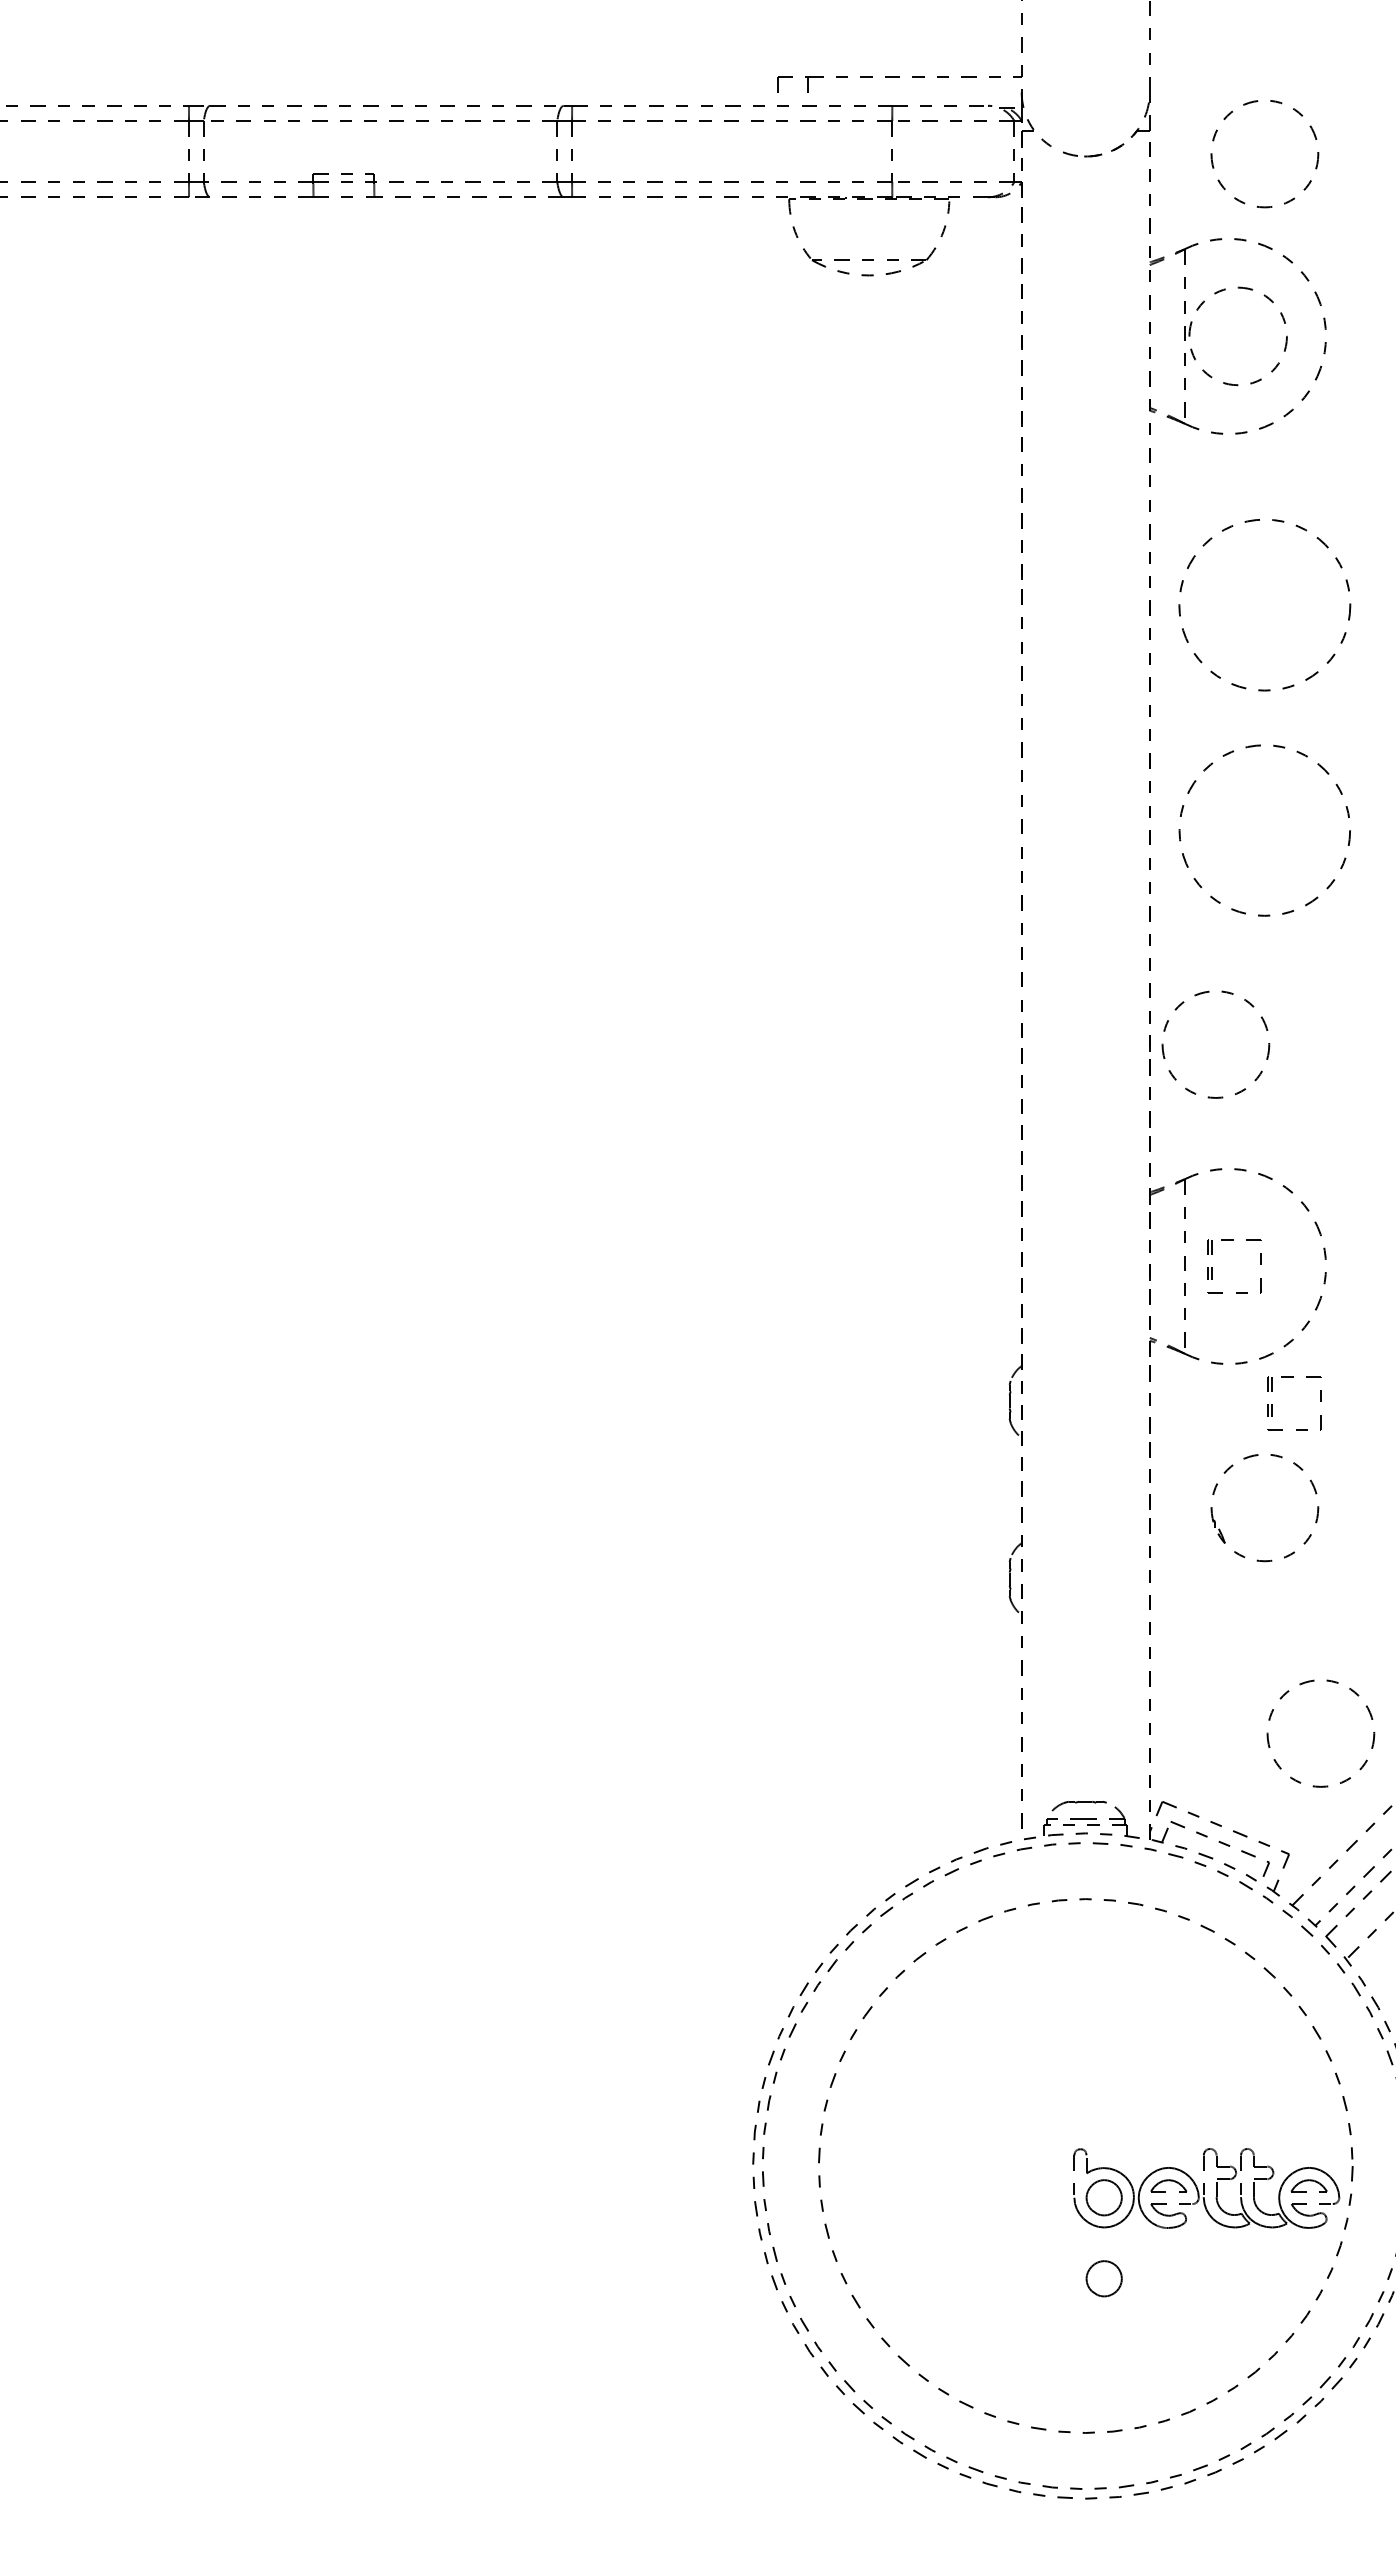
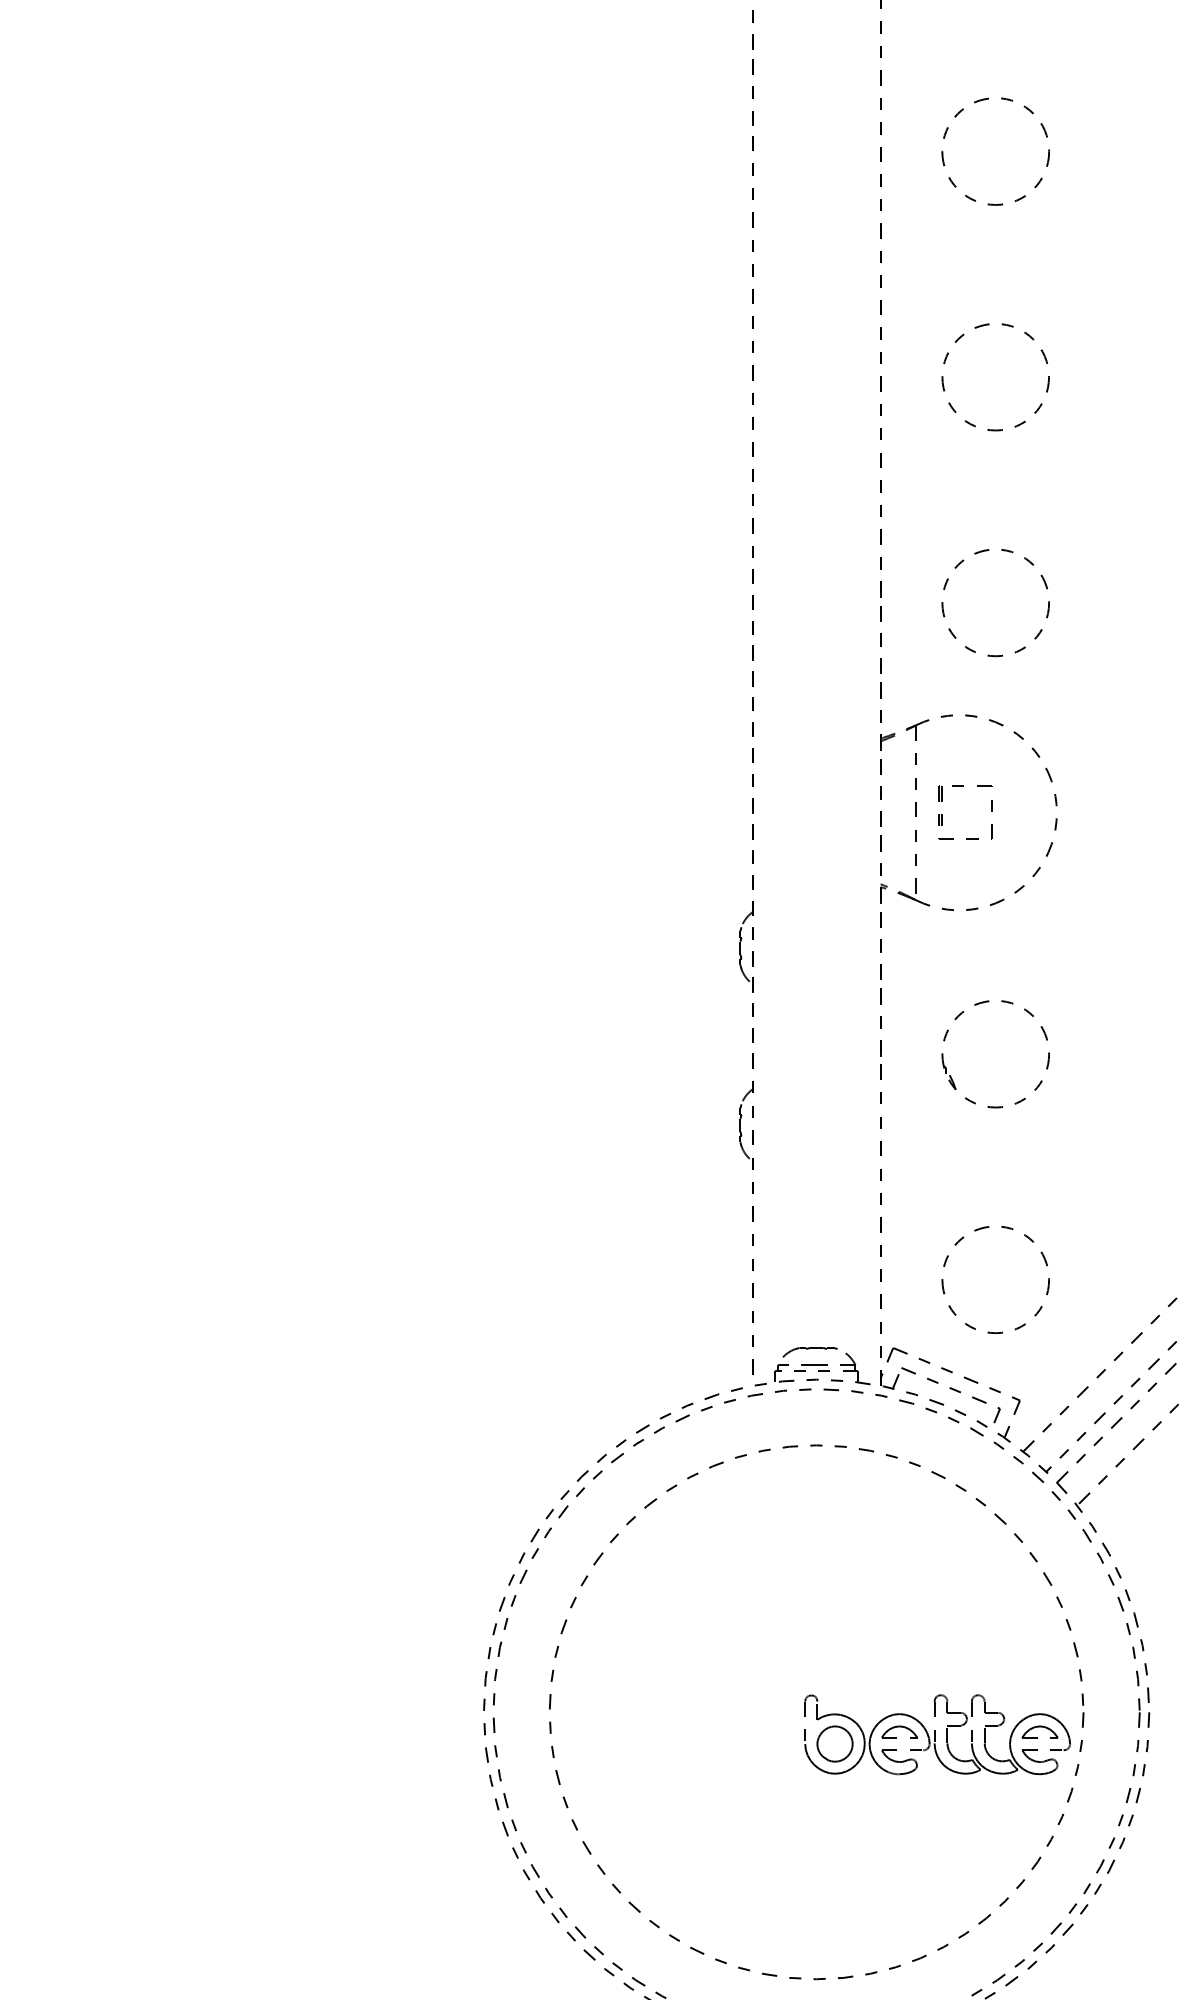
circle: (1264, 605) -> (995, 151), size x0.62
circle: (1264, 831) -> (995, 377), size x0.62
circle: (1215, 1044) -> (995, 602), moved
part: (1272, 1404) -> (1003, 950), removed
circle: (1320, 1733) -> (995, 1279), moved
part: (1103, 2278) -> (834, 1824), removed

